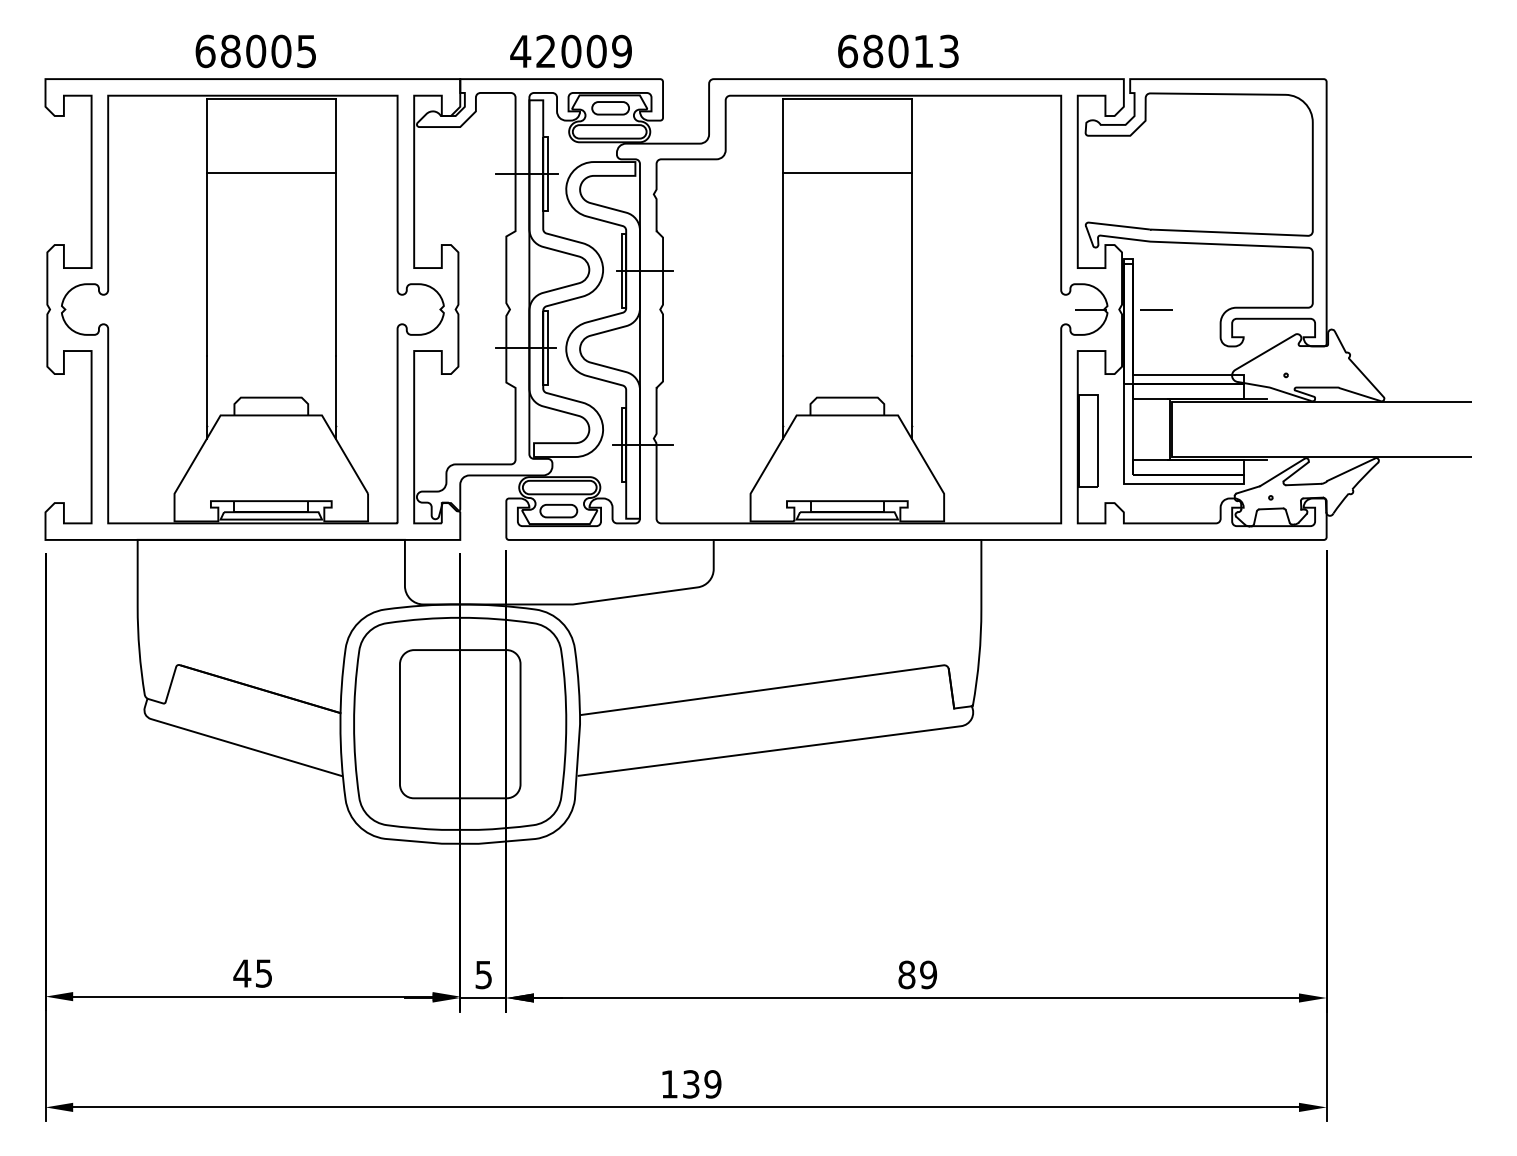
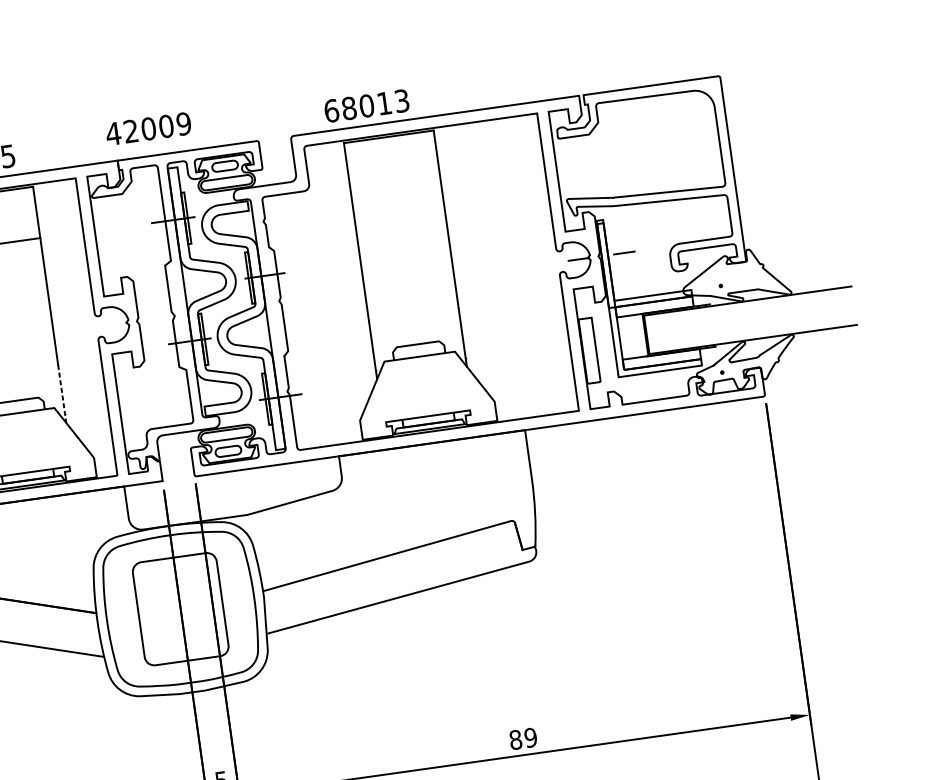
text: (570, 51) -> (148, 128), moved
text: (898, 51) -> (366, 106), moved
line: (846, 173) -> (395, 188), removed
line: (335, 397) -> (62, 394), solid -> dashed

